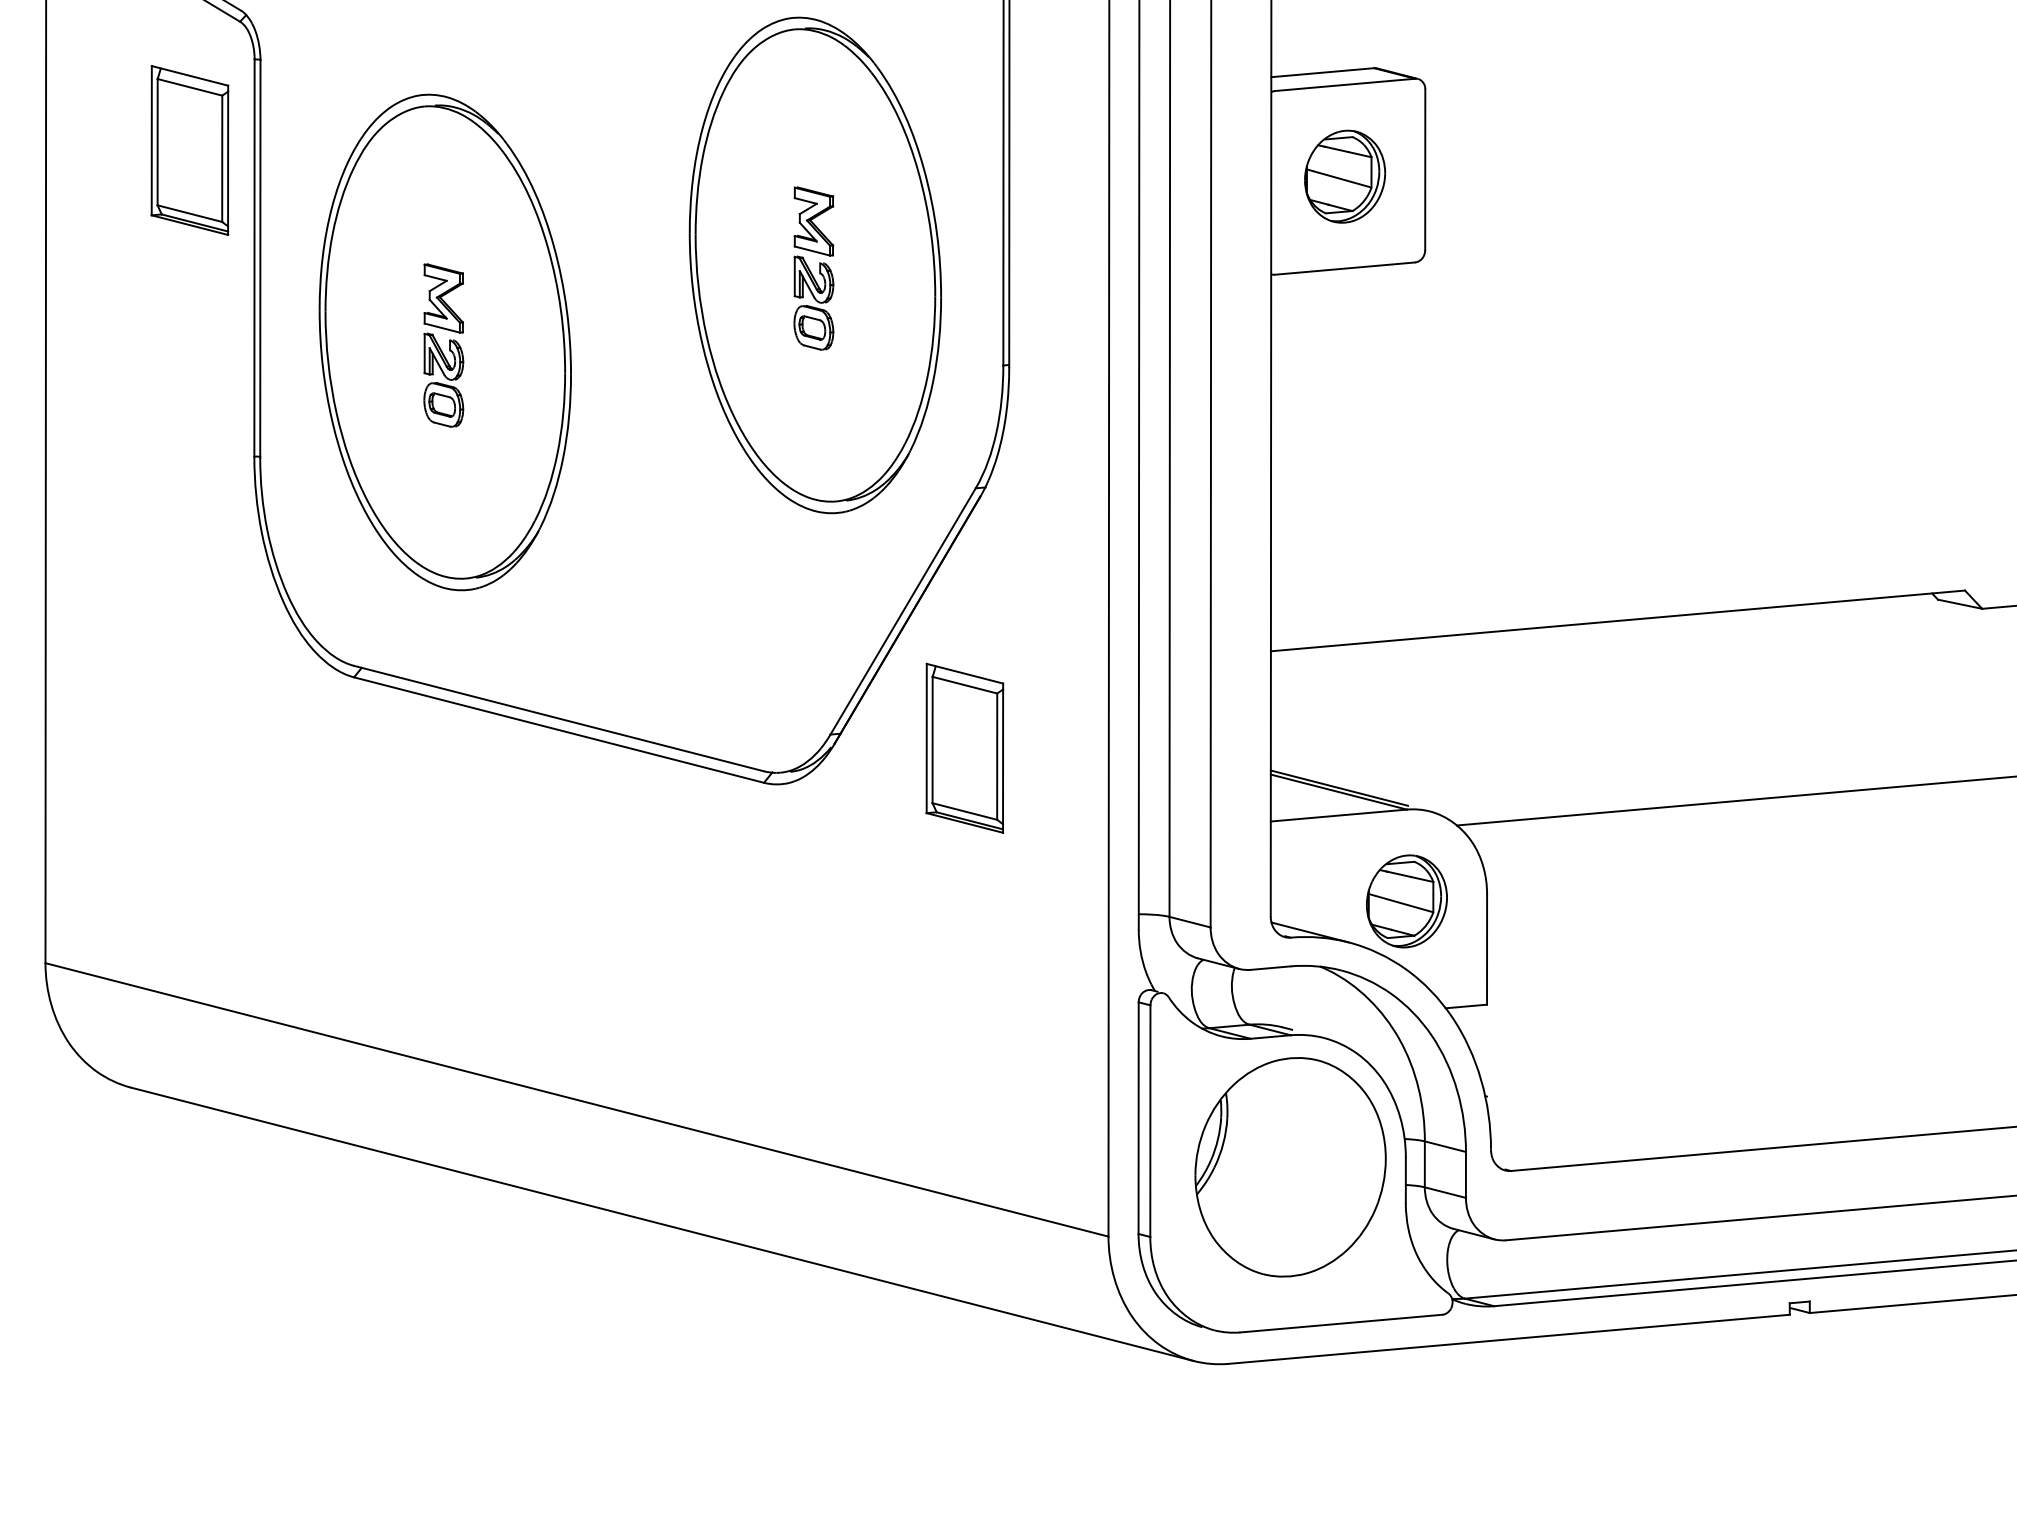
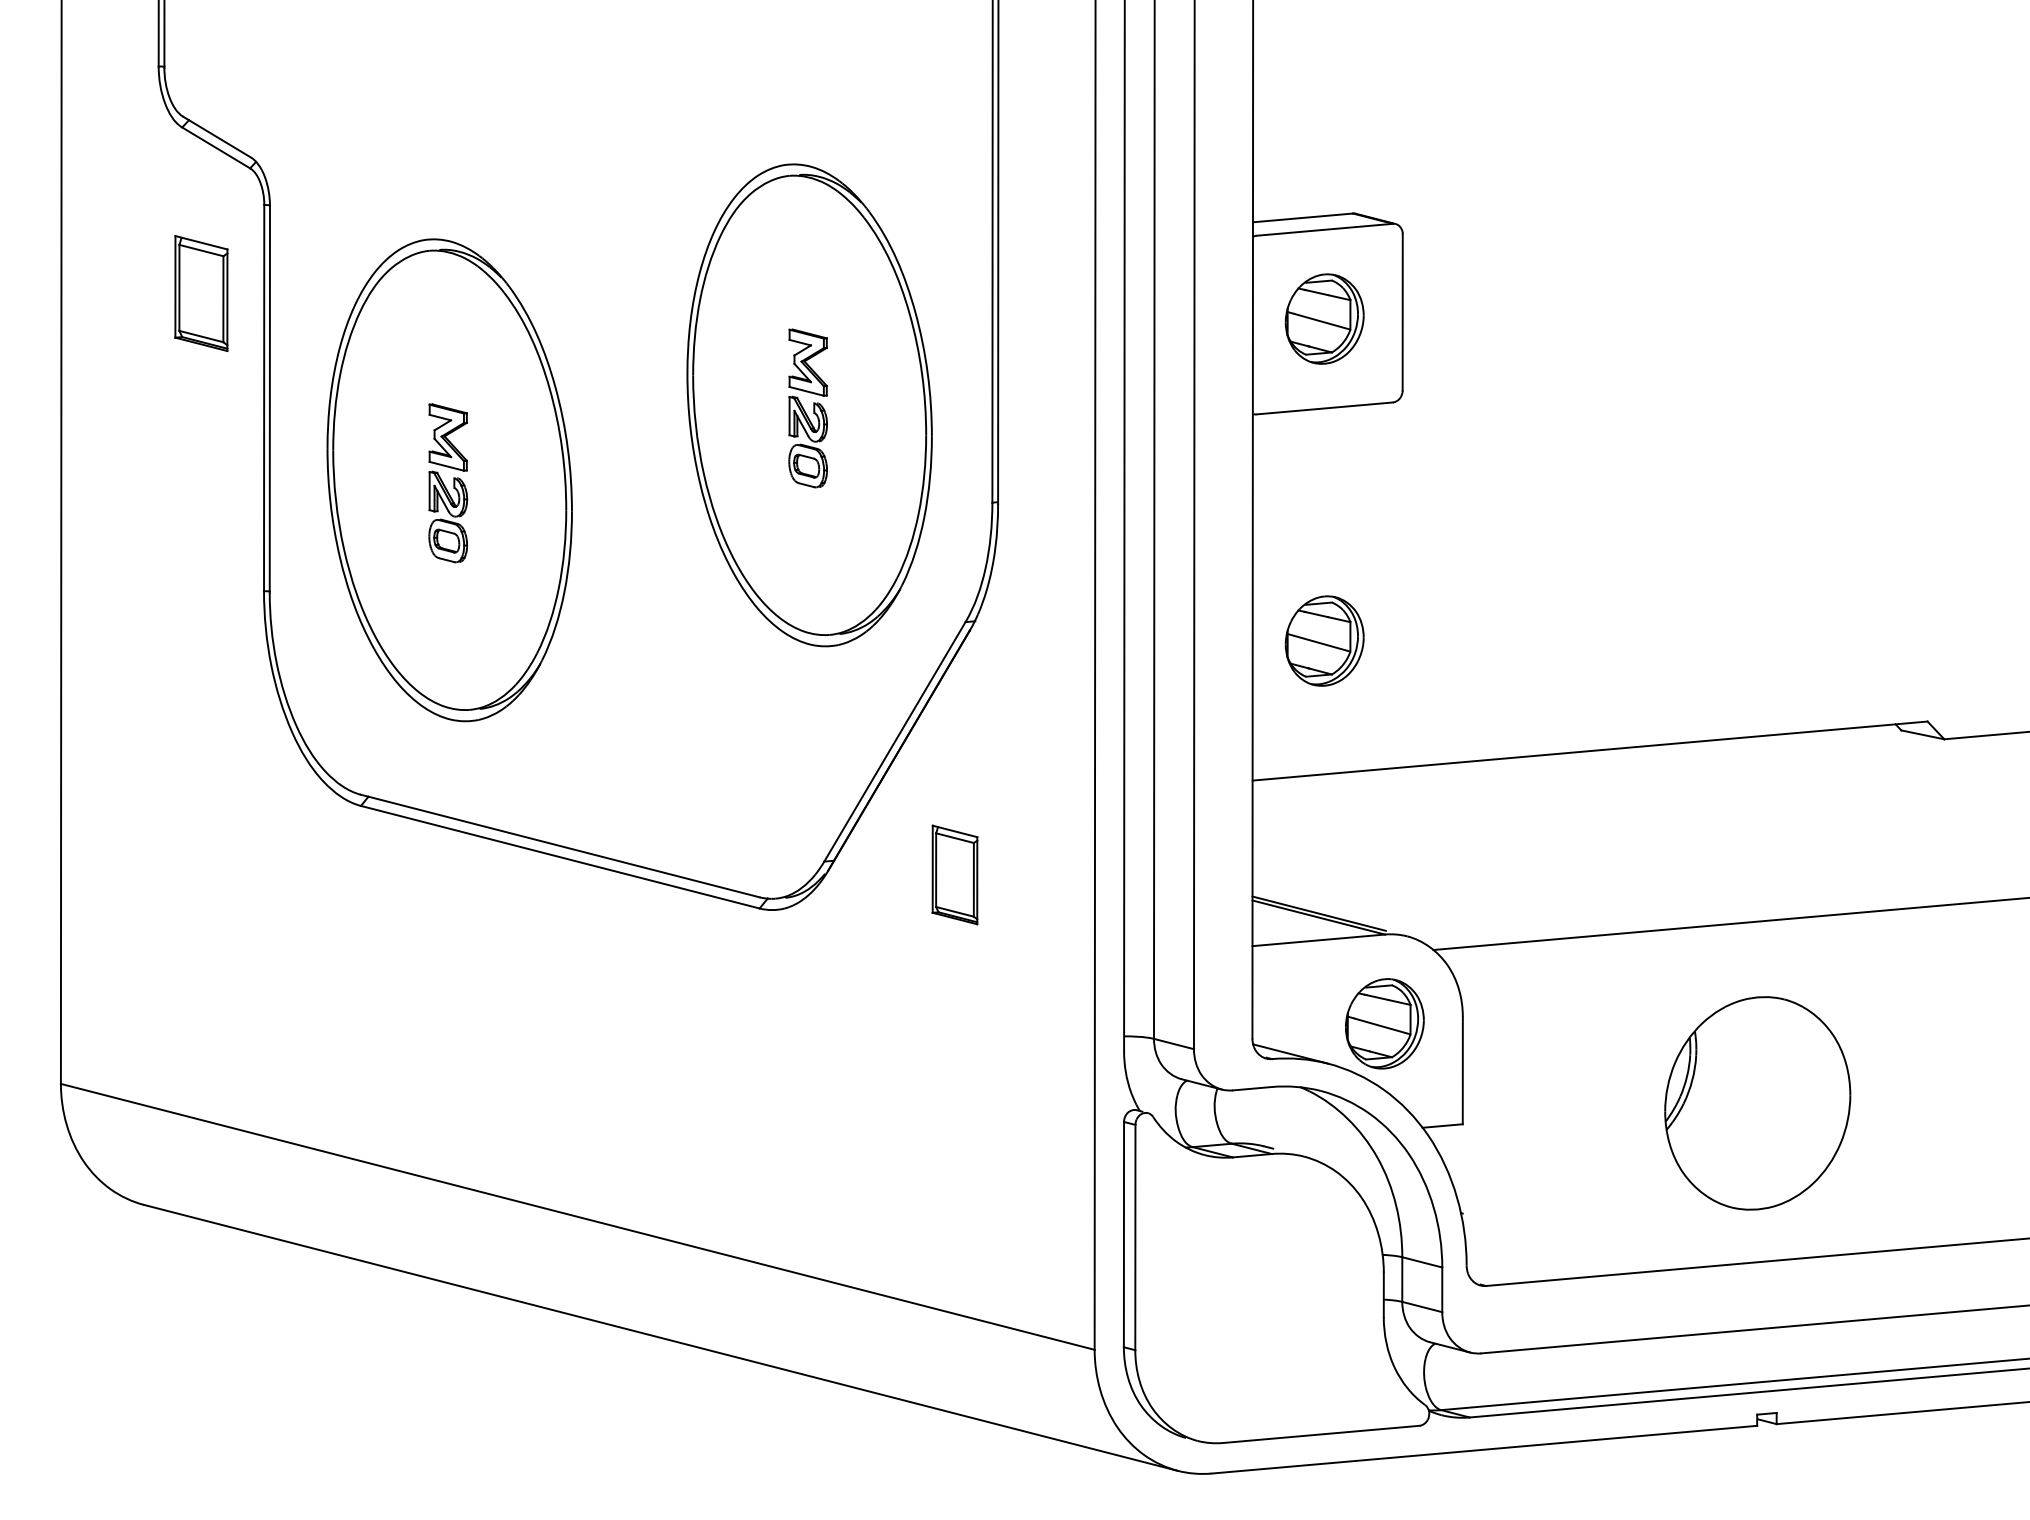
part: (190, 150) -> (201, 293), size x0.7
part: (1344, 507) -> (1324, 640), added
part: (964, 747) -> (954, 874), size x0.6
part: (1290, 1167) -> (1757, 1103), moved

